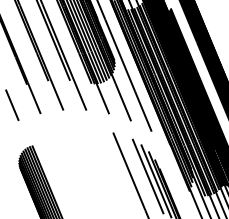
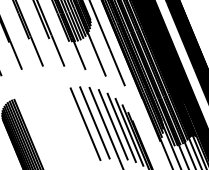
line: (118, 170) -> (94, 122), added
line: (108, 172) -> (84, 124), added
line: (138, 172) -> (112, 124), added

